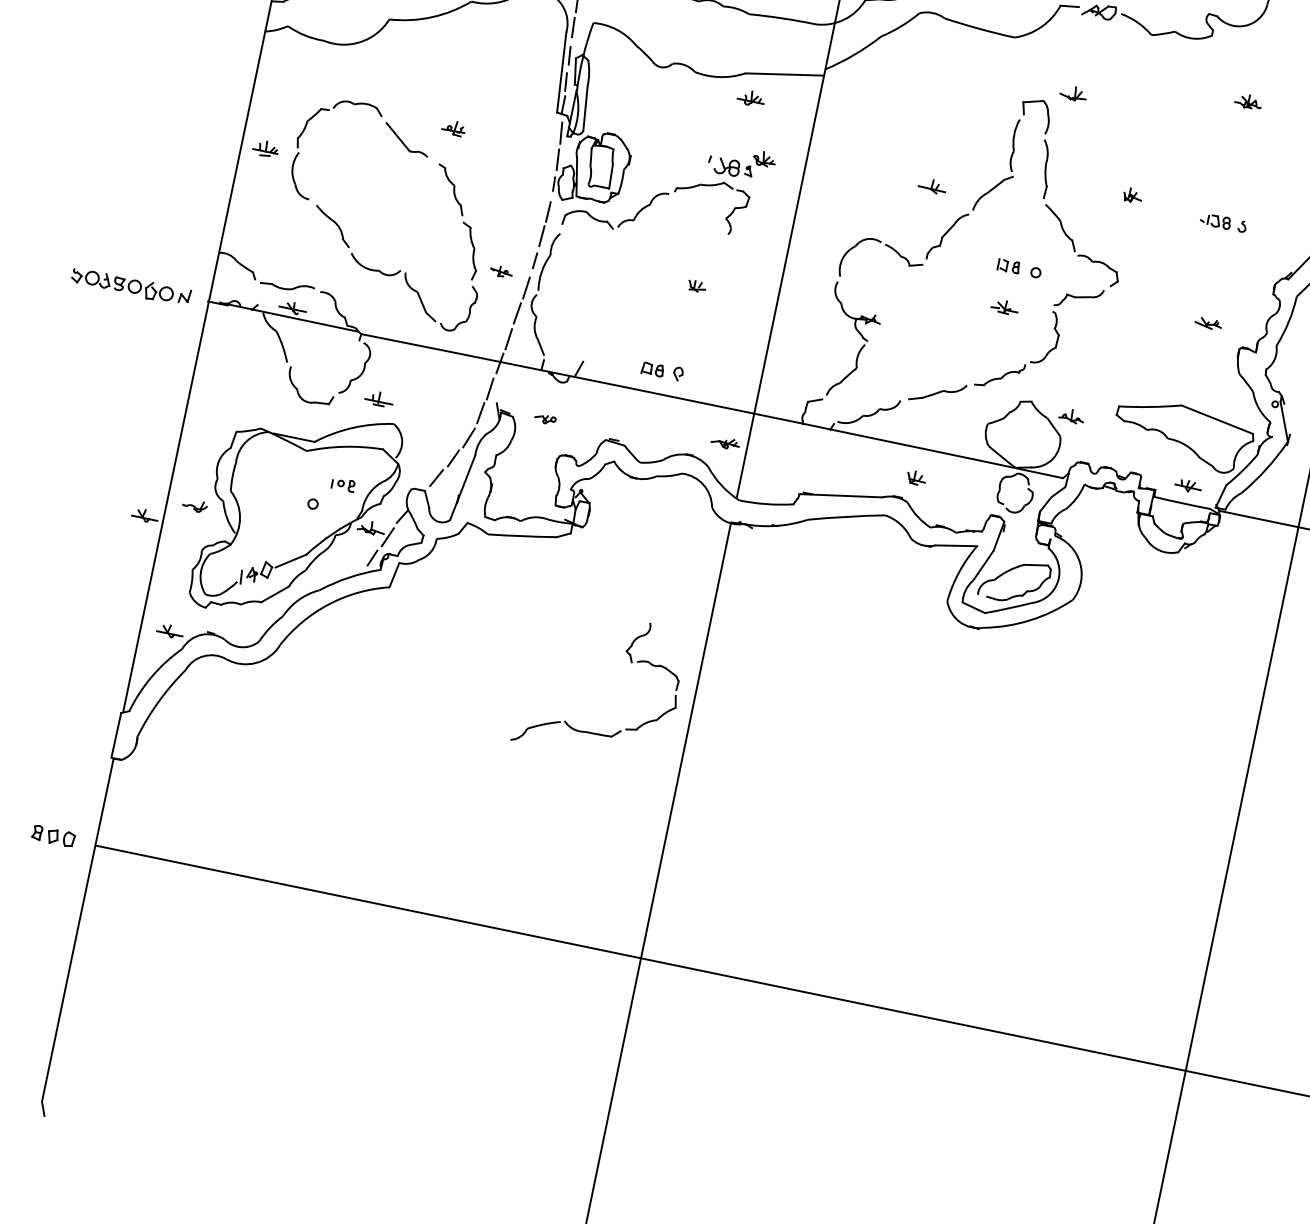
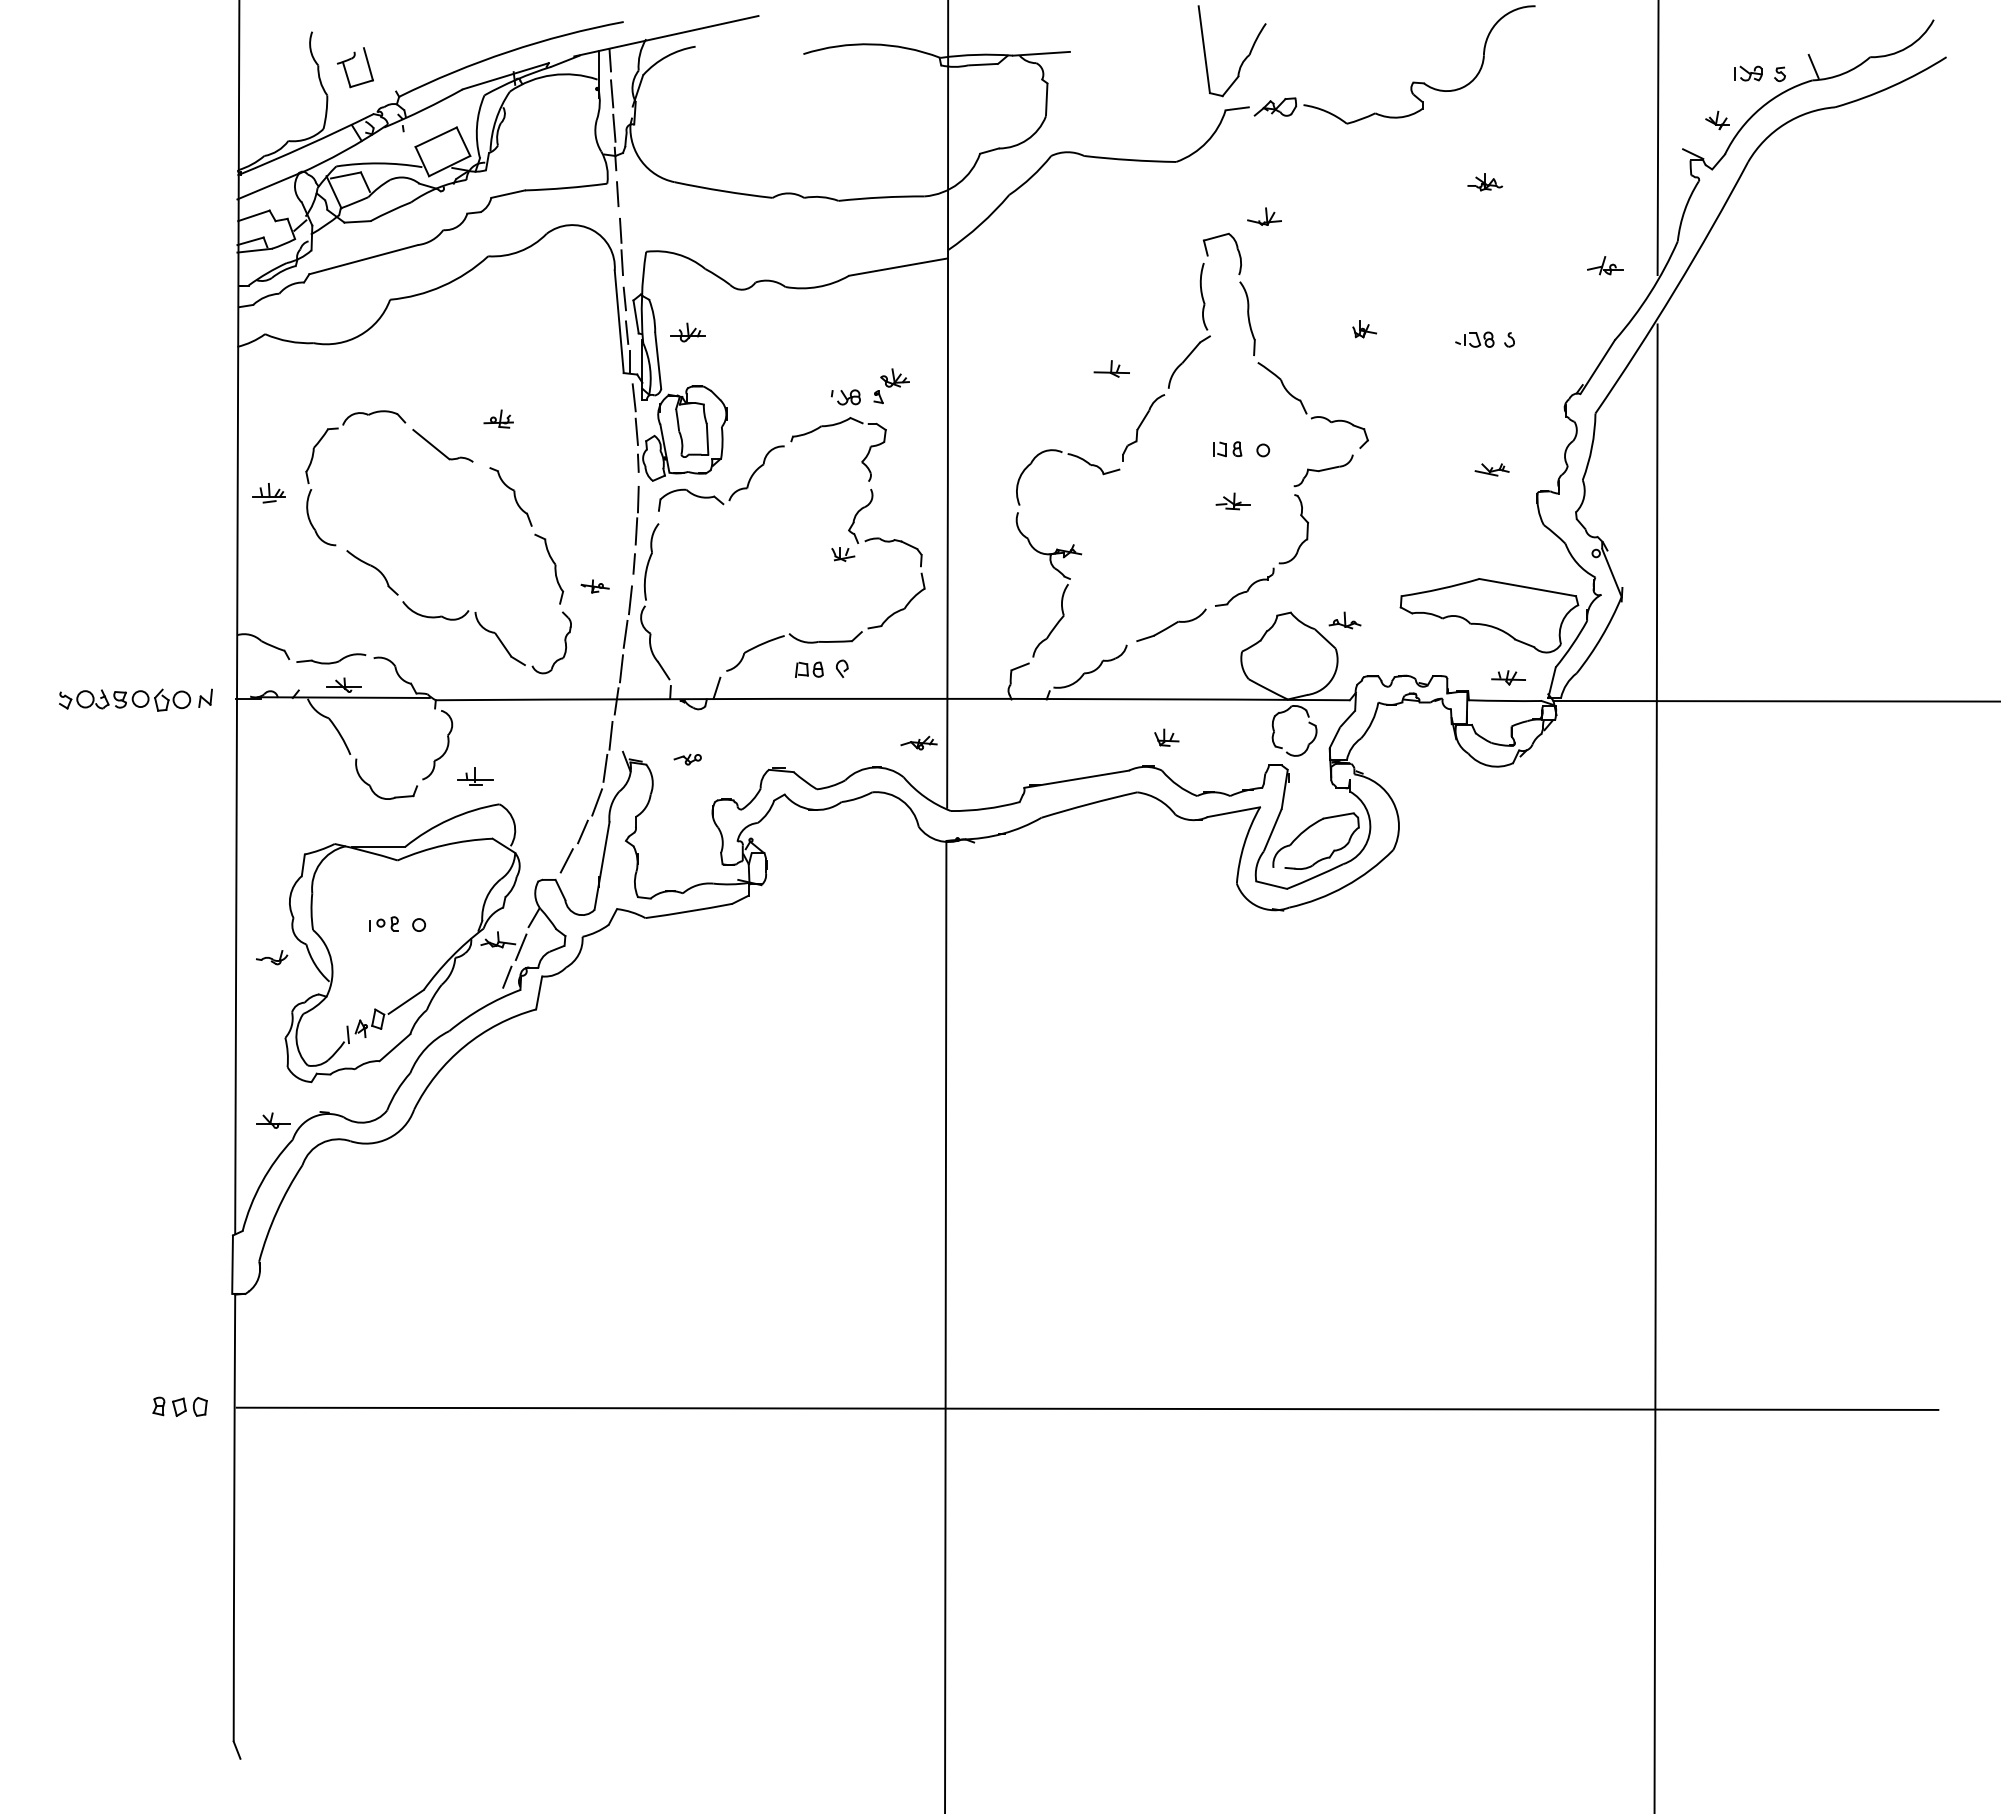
part: (751, 98) -> (687, 332), moved
part: (723, 166) -> (845, 397), size x0.71
part: (343, 484) -> (383, 923), moved
part: (145, 515) -> (212, 982), removed
part: (631, 662) -> (857, 543), moved

